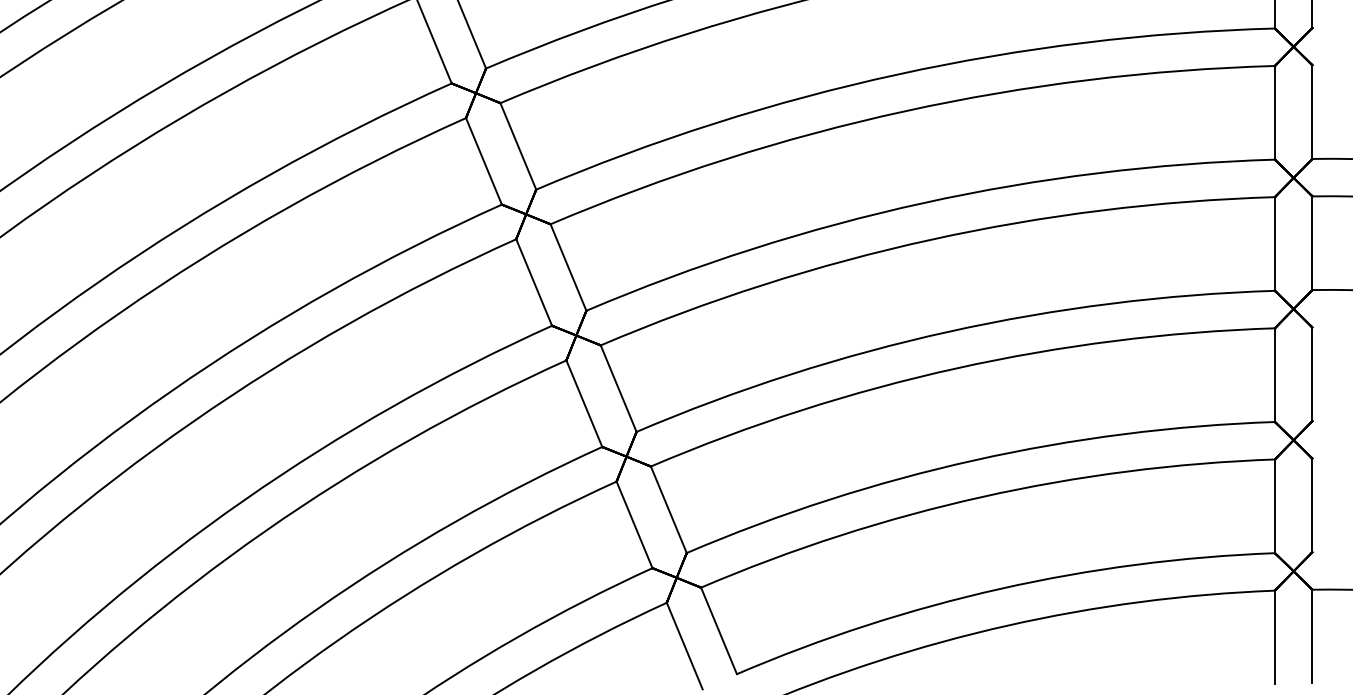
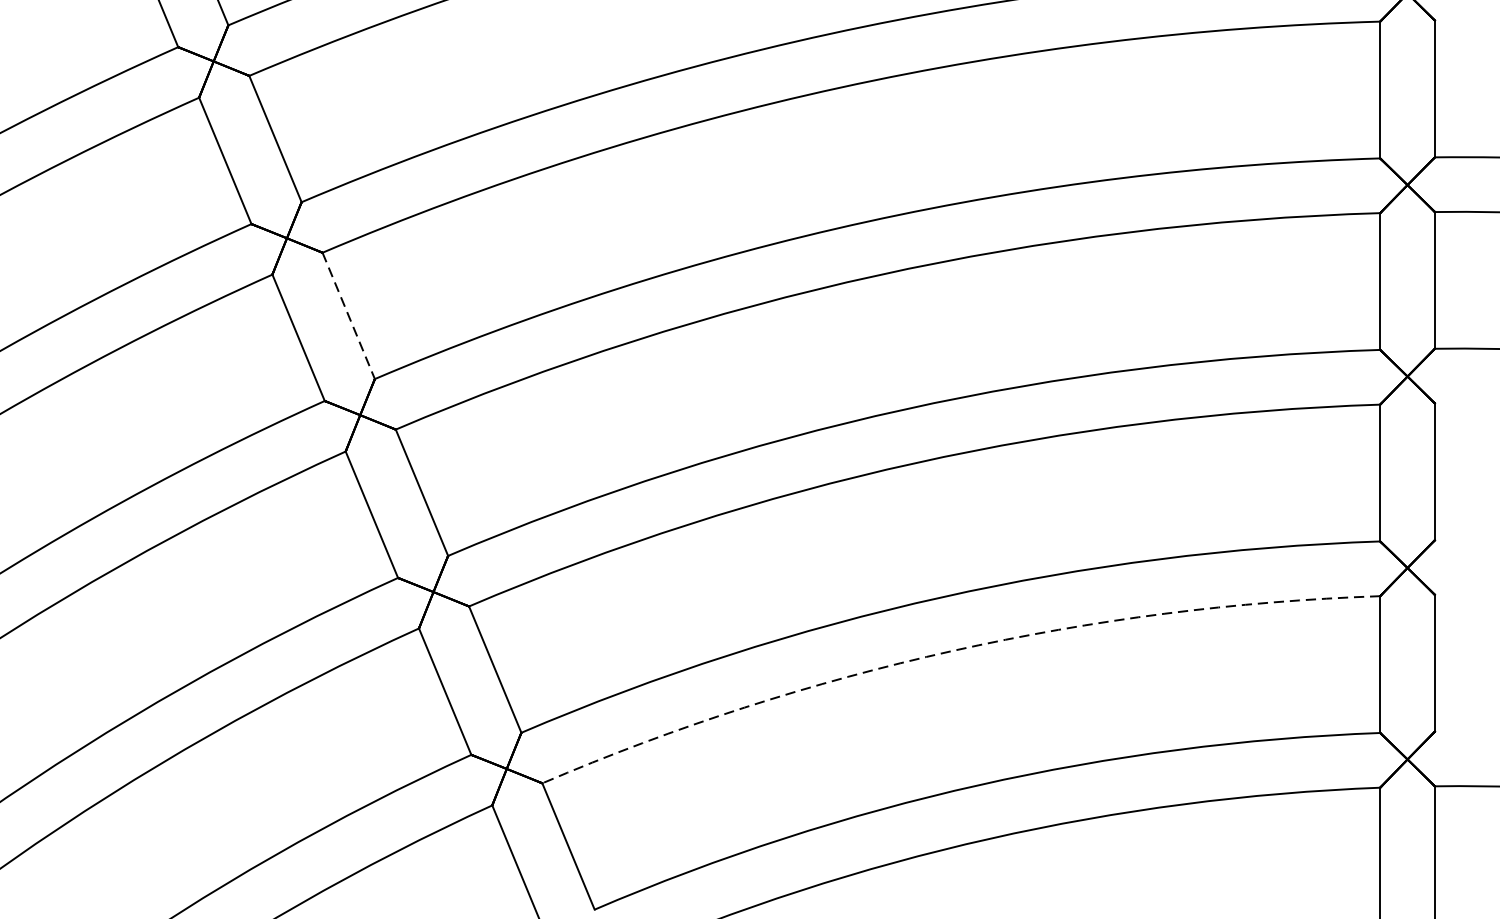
line: (568, 267) -> (348, 315), solid -> dashed
arc: (982, 497) -> (953, 651), solid -> dashed

